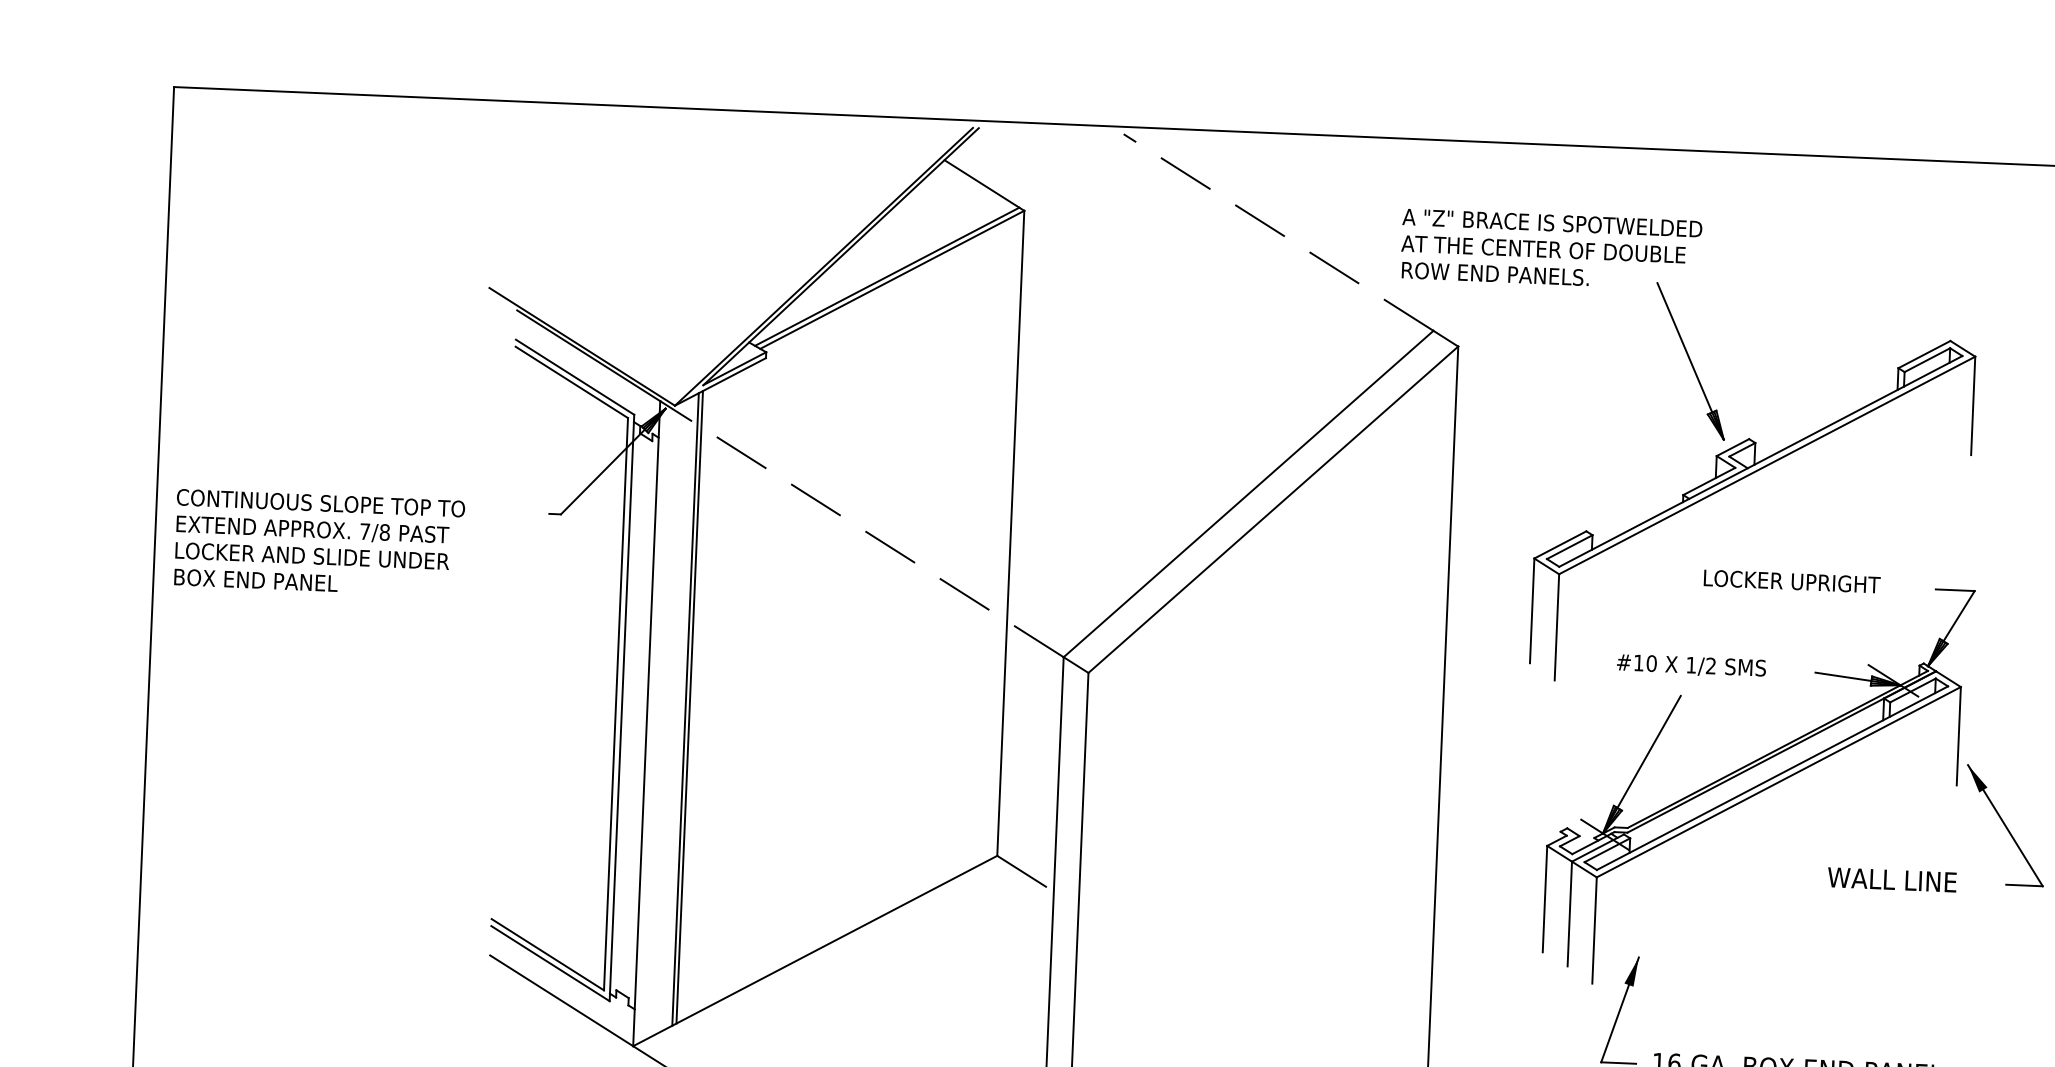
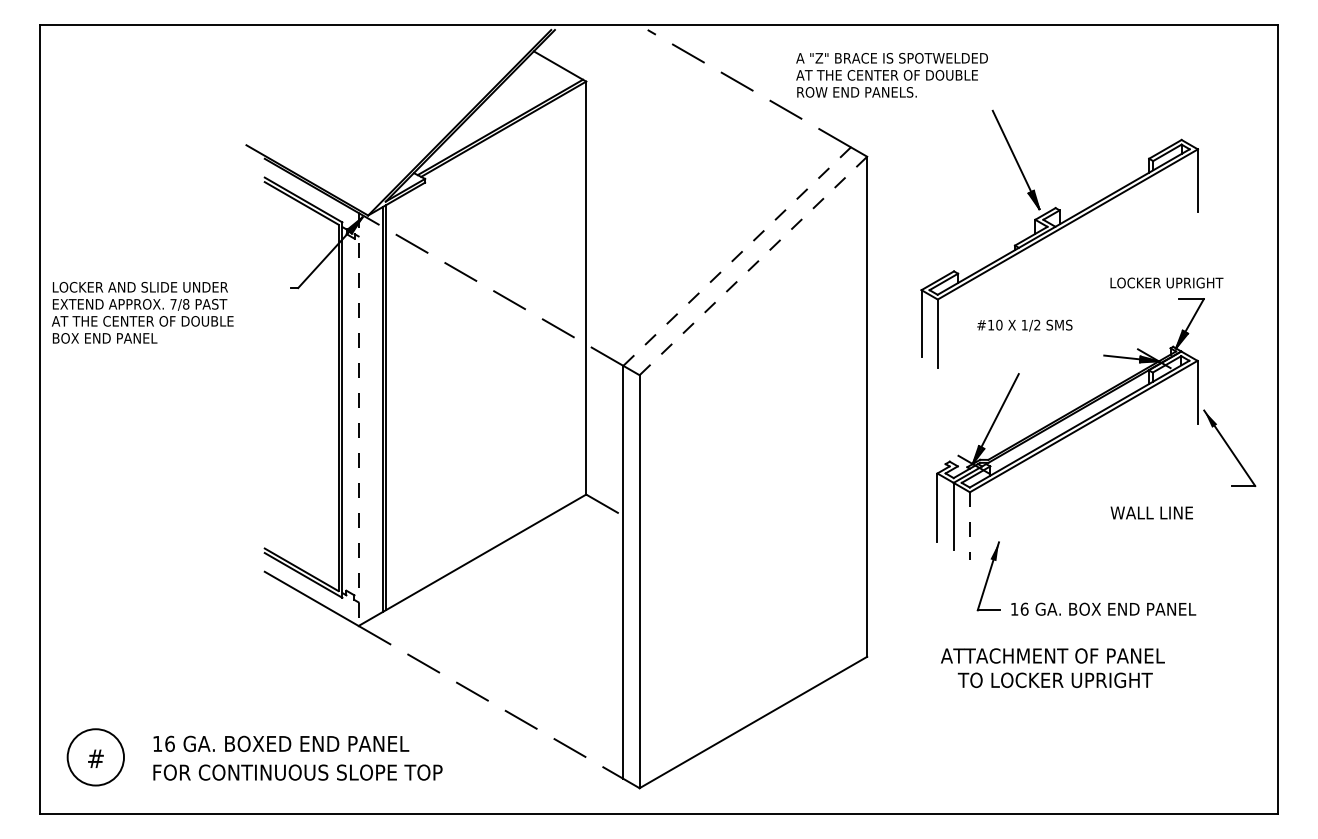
text: (1550, 249) -> (891, 75), moved
line: (1249, 493) -> (737, 256), solid -> dashed
text: (320, 501) -> (144, 286), CONTINUOUS SLOPE TOP TO -> LOCKER AND SLIDE UNDER
line: (1273, 508) -> (753, 265), solid -> dashed
text: (315, 556) -> (142, 321), LOCKER AND SLIDE UNDER -> AT THE CENTER OF DOUBLE
text: (1791, 580) -> (1166, 282), moved
text: (1690, 665) -> (1024, 325), moved
line: (646, 723) -> (358, 419), solid -> dashed
text: (1891, 879) -> (1151, 512), moved
line: (1593, 930) -> (969, 526), solid -> dashed

